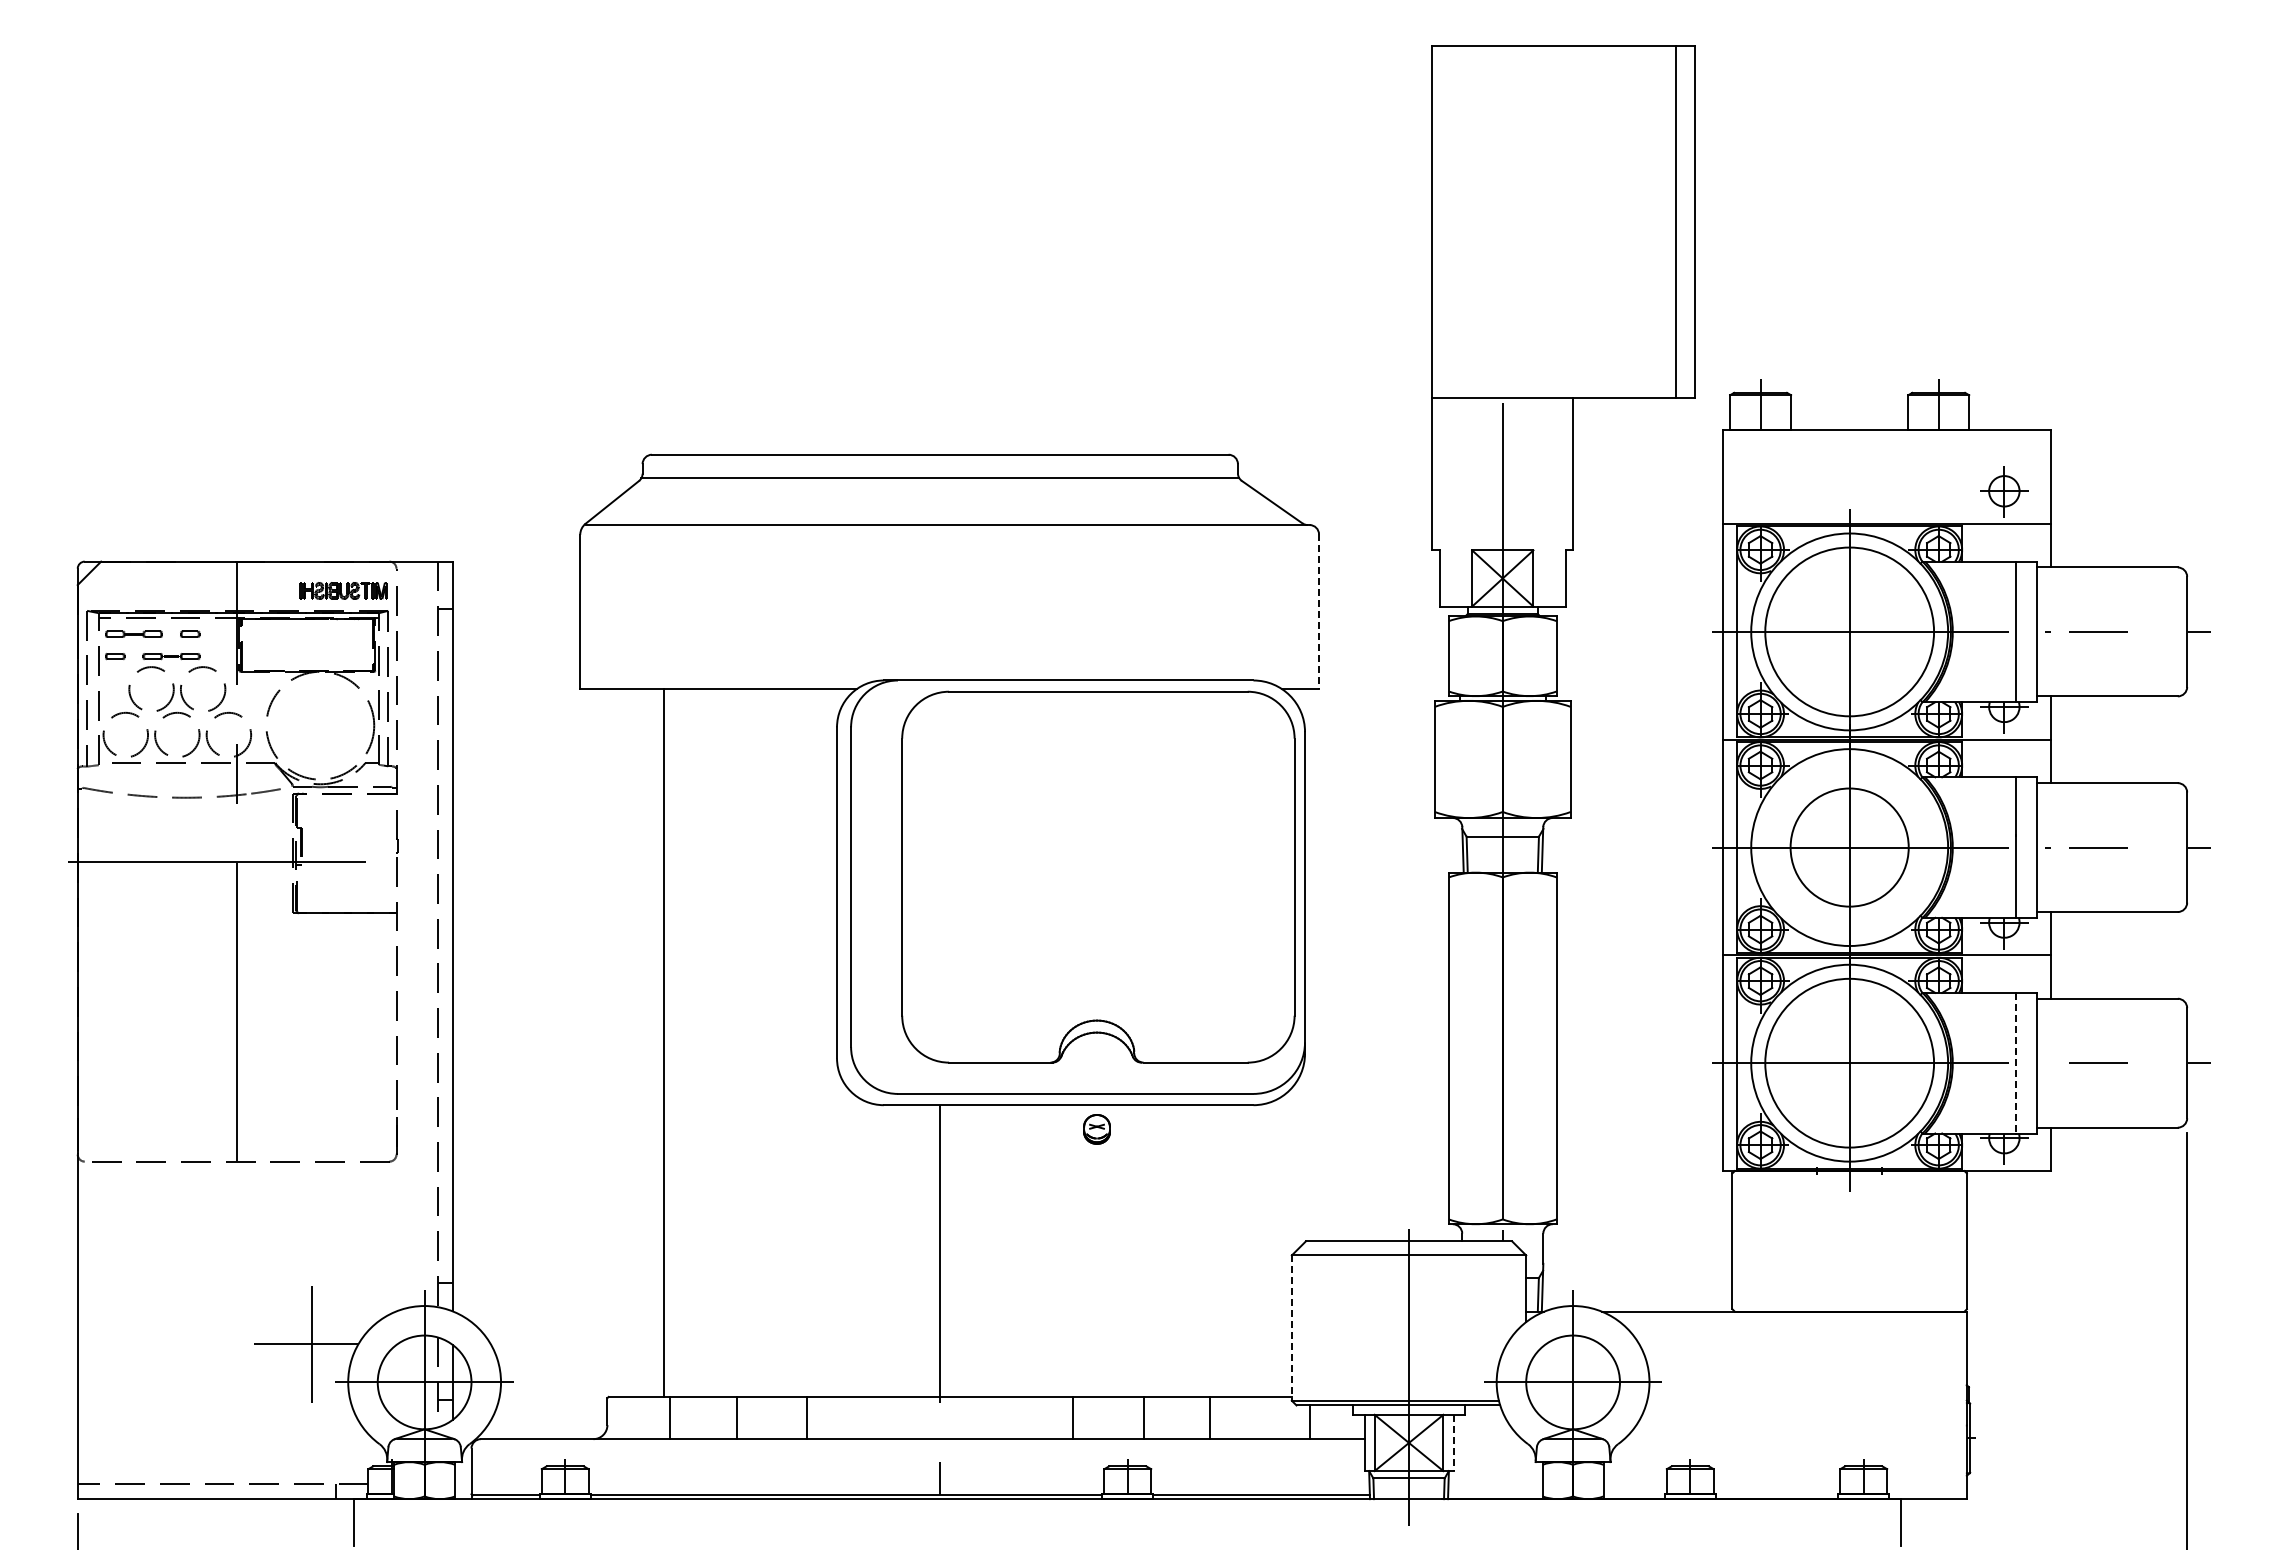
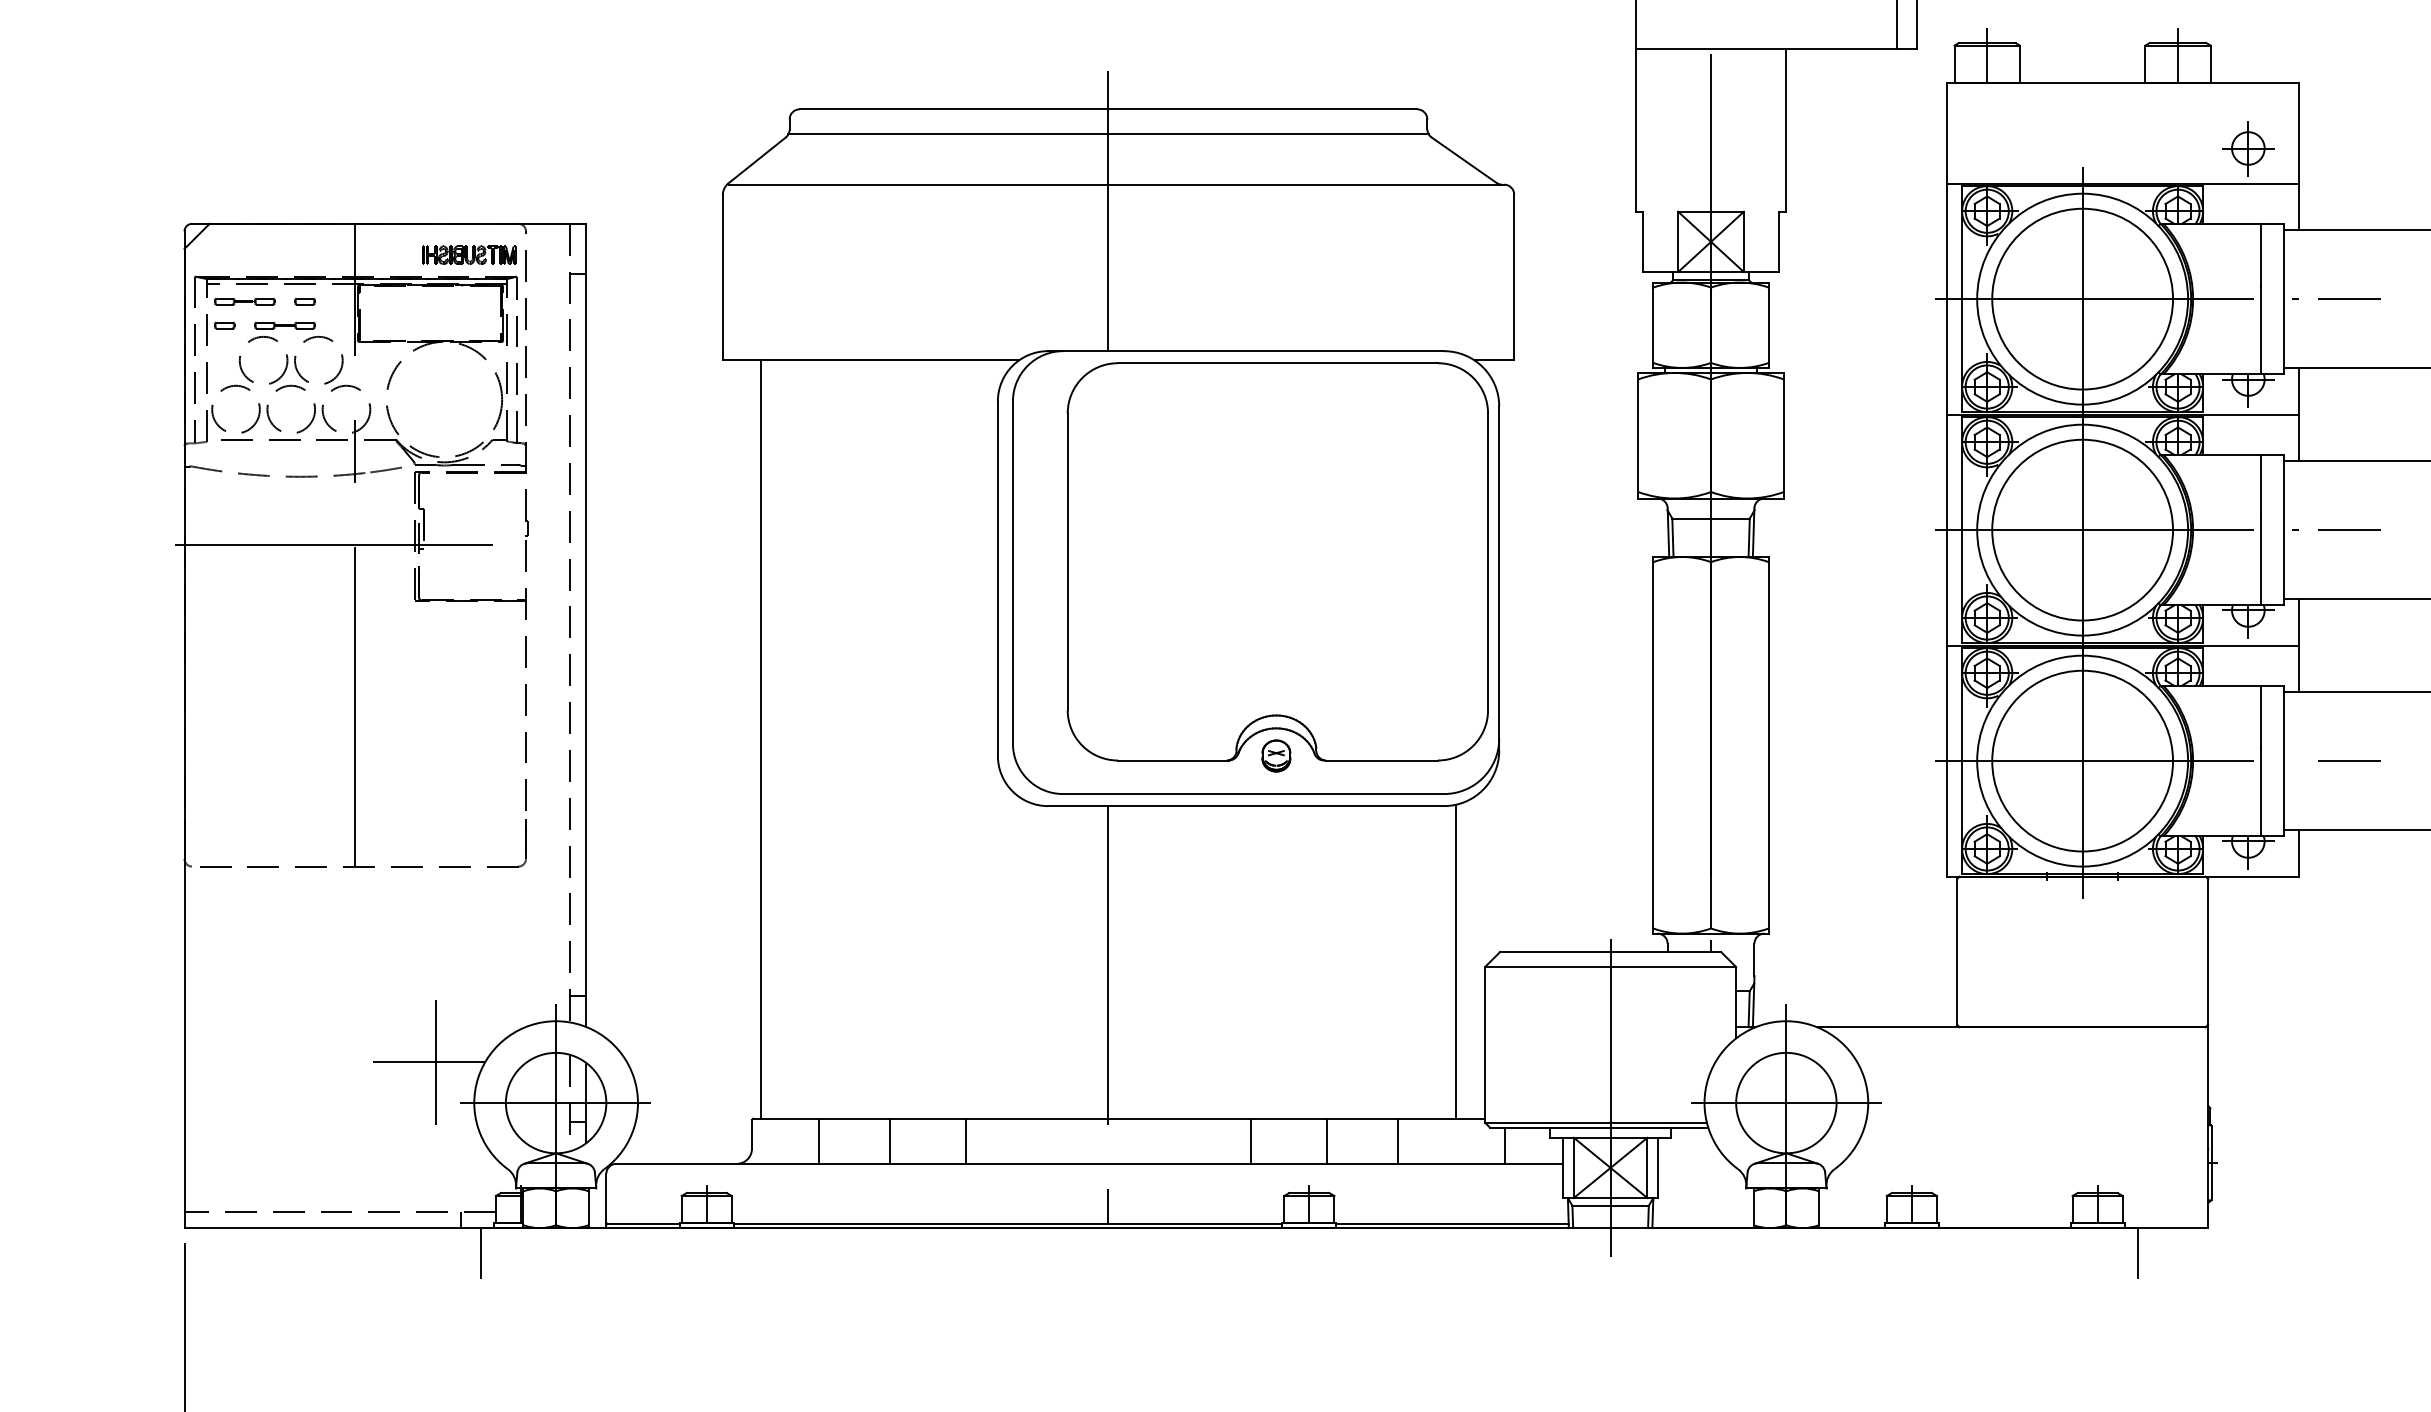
line: (940, 549) -> (1108, 210), added
line: (1319, 612) -> (1514, 278), dashed -> solid
circle: (1849, 847) -> (2082, 530), size x1.43
line: (664, 1042) -> (760, 738), moved
line: (2016, 1063) -> (2261, 761), dashed -> solid
part: (1096, 1129) -> (1275, 756), moved
line: (1265, 1249) -> (1456, 960), added
line: (1291, 1328) -> (1484, 1045), dashed -> solid
line: (1453, 1443) -> (1658, 1168), dashed -> solid

